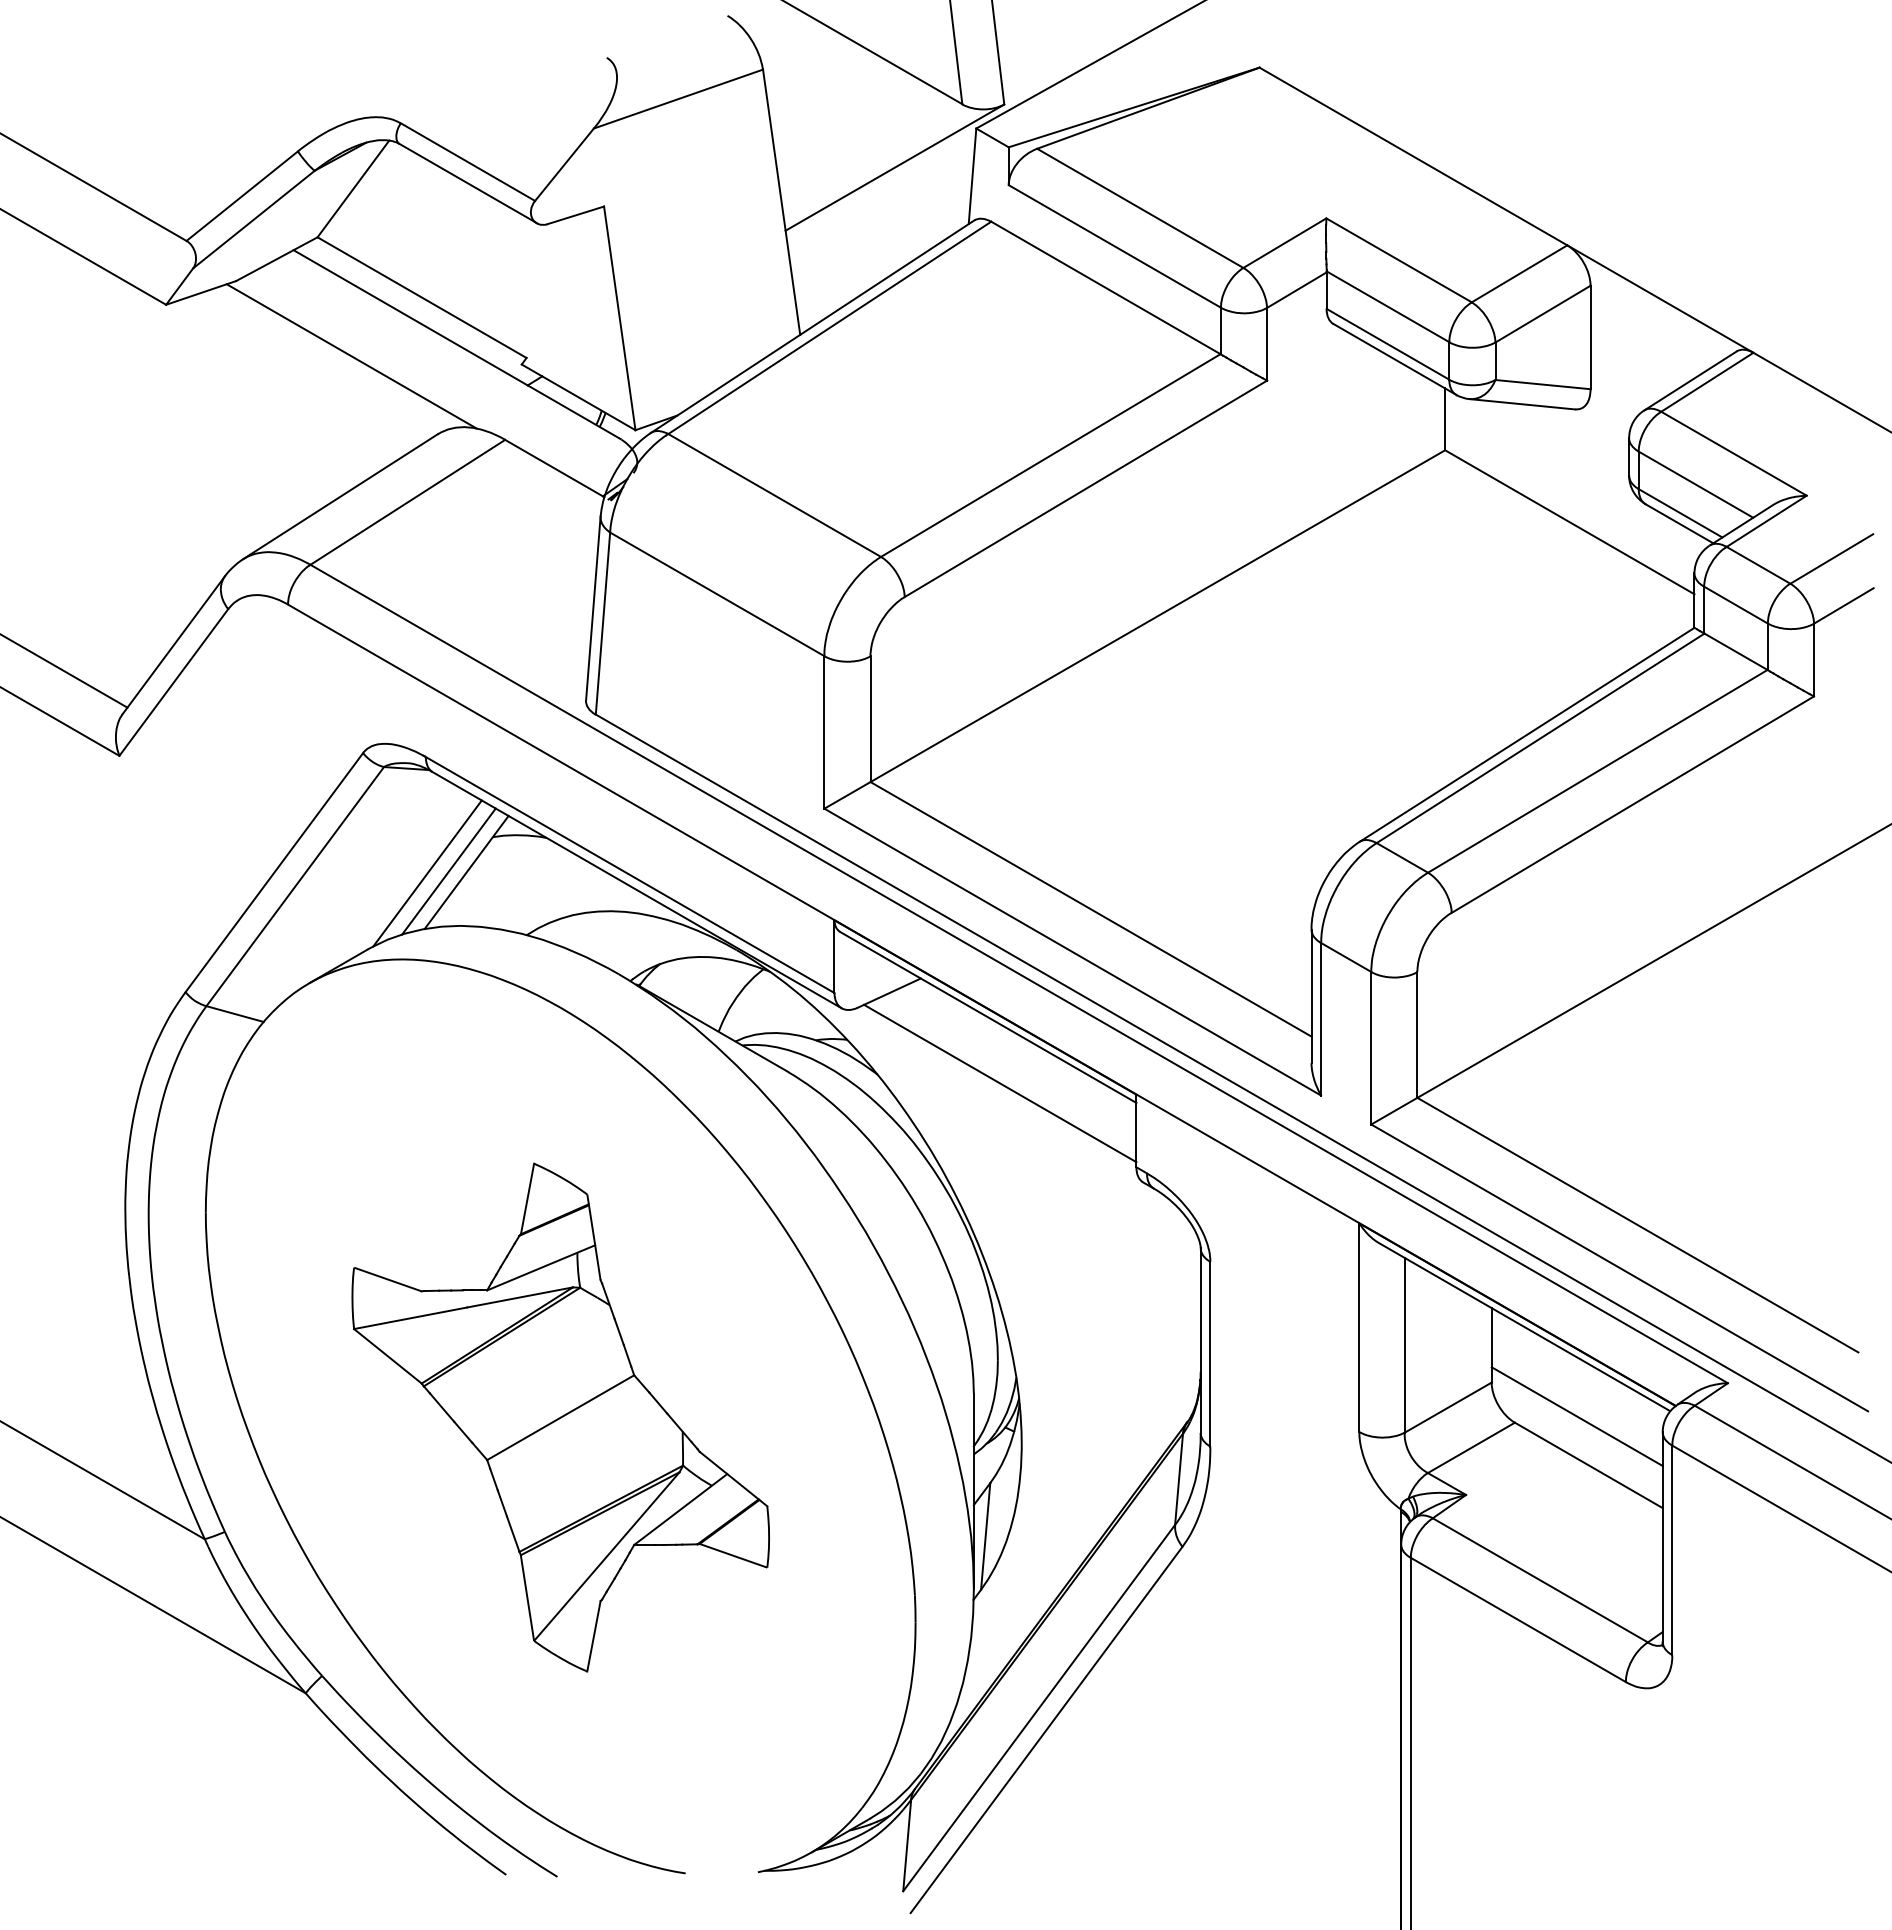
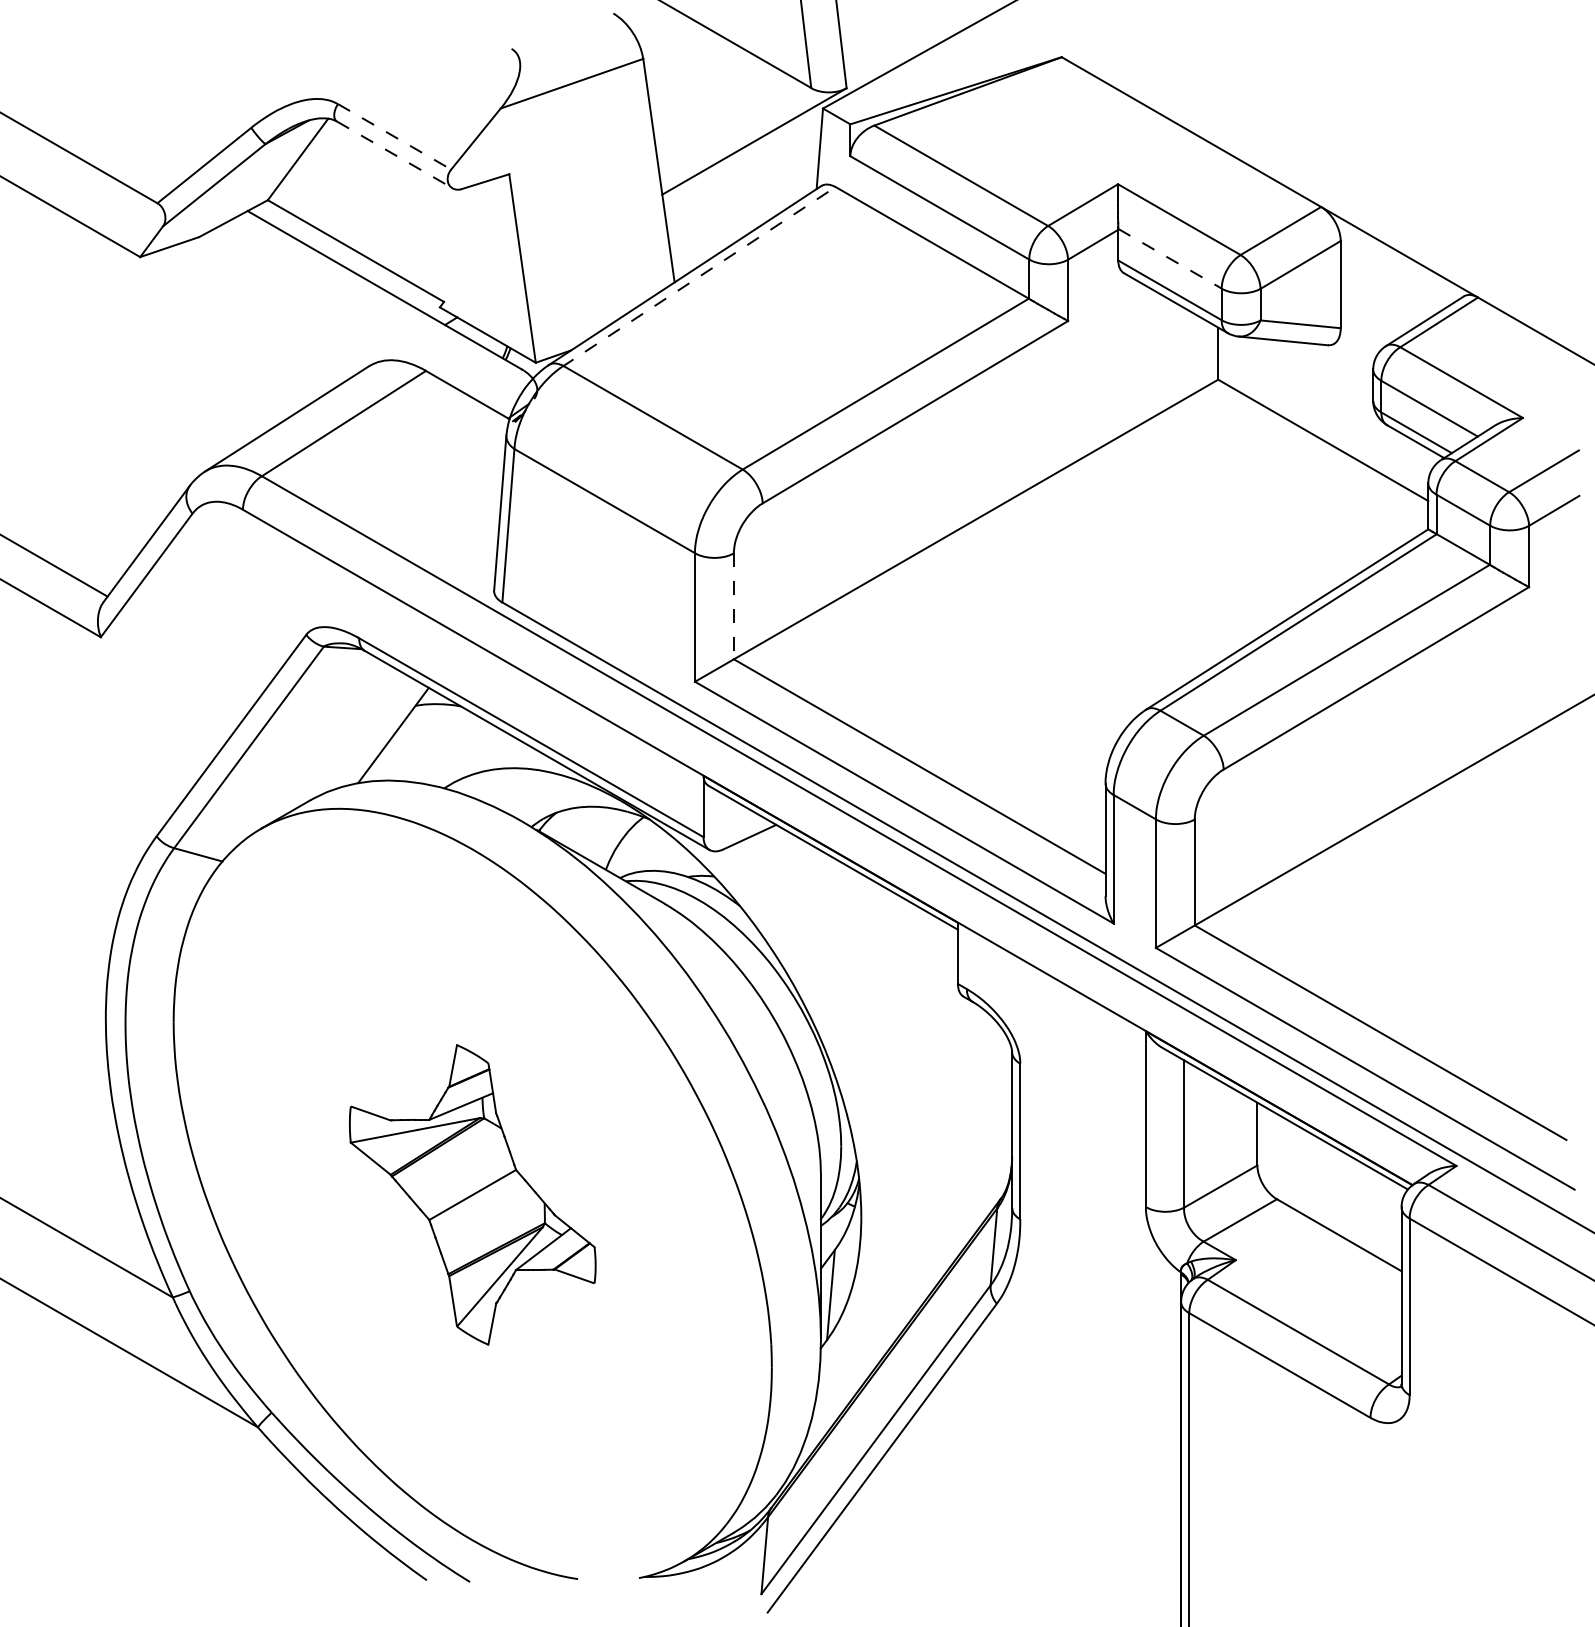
line: (467, 162) -> (394, 137), solid -> dashed
line: (468, 183) -> (395, 154), solid -> dashed
line: (1387, 306) -> (1169, 258), solid -> dashed
line: (829, 328) -> (699, 277), solid -> dashed
line: (351, 356) -> (296, 300), removed
line: (870, 719) -> (733, 606), solid -> dashed
line: (448, 871) -> (378, 734), removed
line: (427, 873) -> (360, 736), removed
line: (1000, 1083) -> (843, 913), removed
line: (1576, 1416) -> (1328, 1194), removed
part: (560, 1417) -> (472, 1194), size x0.7

